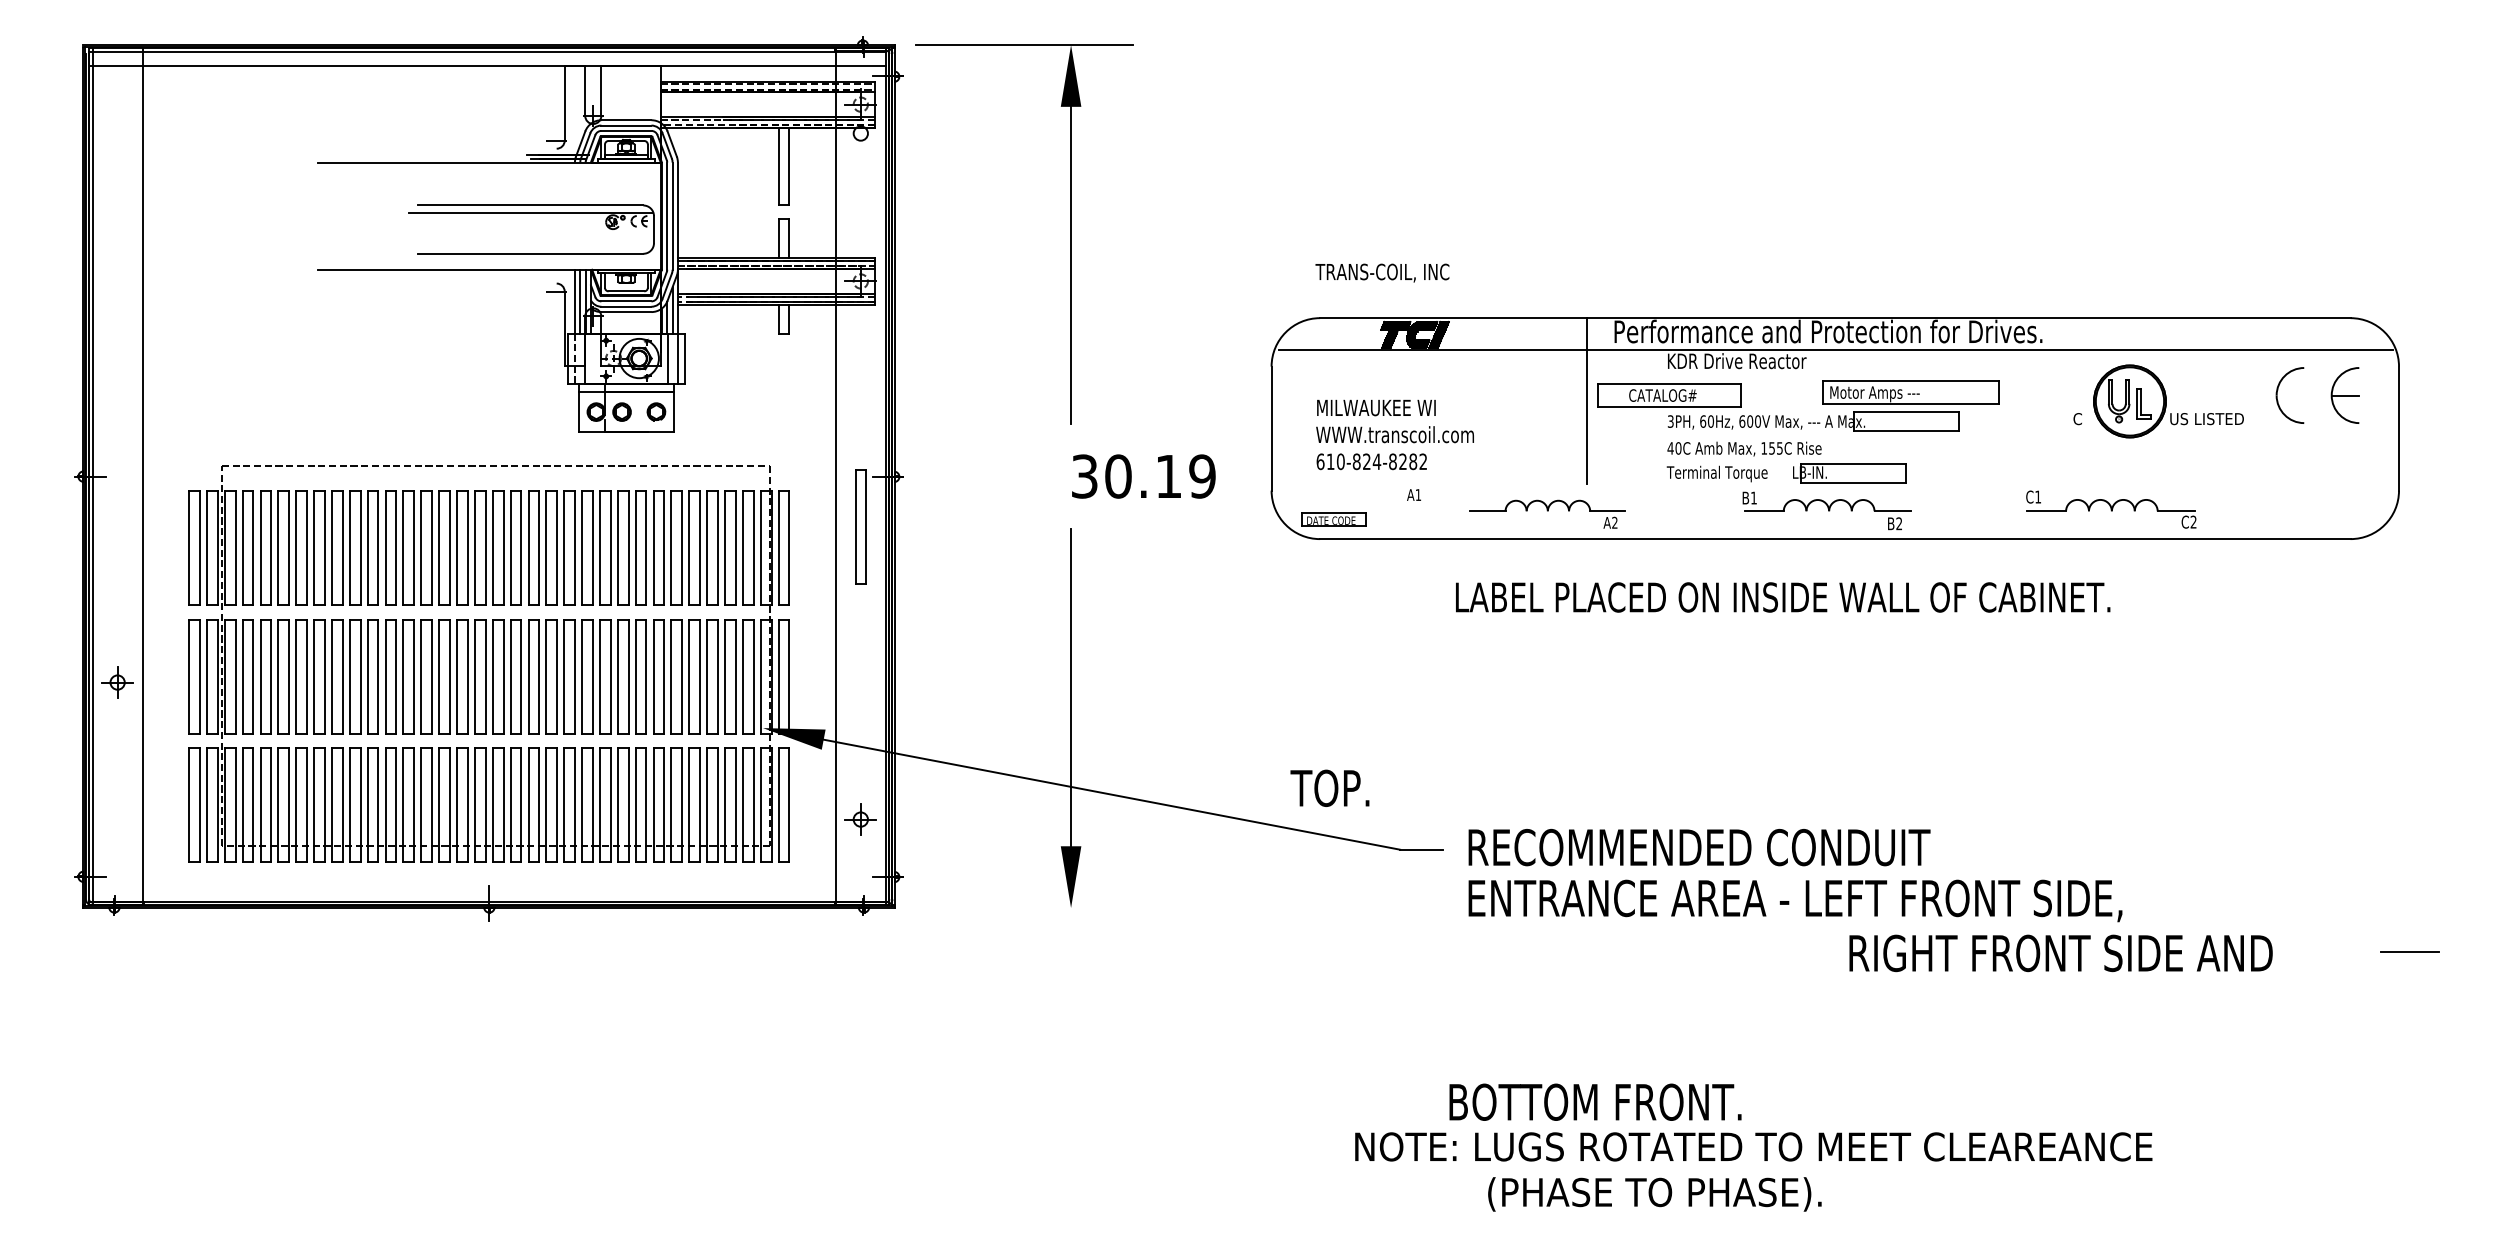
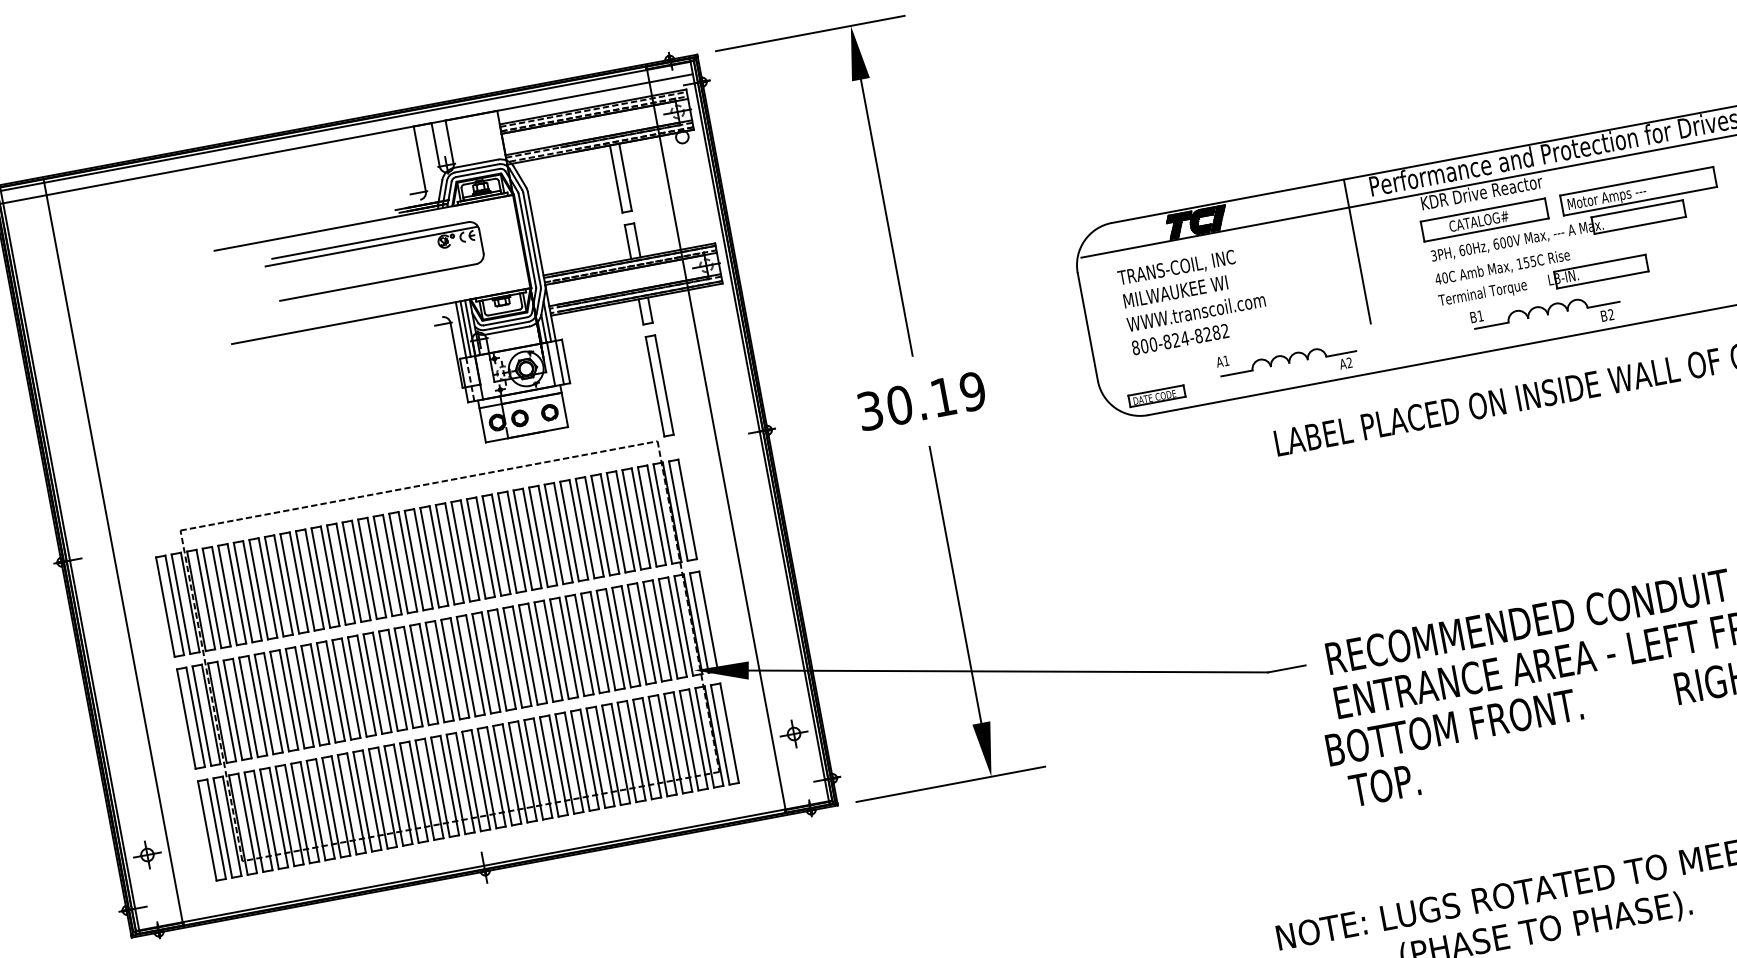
part: (531, 213) -> (372, 247), moved
text: (1382, 272) -> (1176, 267), moved
part: (1669, 395) -> (1484, 220), moved
text: (1325, 461) -> (1140, 346), 610-824-8282 -> 800-824-8282
text: (1143, 476) -> (921, 401), moved
part: (1826, 510) -> (1545, 315), moved
part: (1547, 513) -> (1289, 365), moved
part: (860, 526) -> (659, 385), moved
part: (117, 682) -> (147, 854), moved
text: (1329, 787) -> (1384, 784), moved
line: (1024, 908) -> (950, 784), added
text: (1595, 1101) -> (1454, 726), moved

